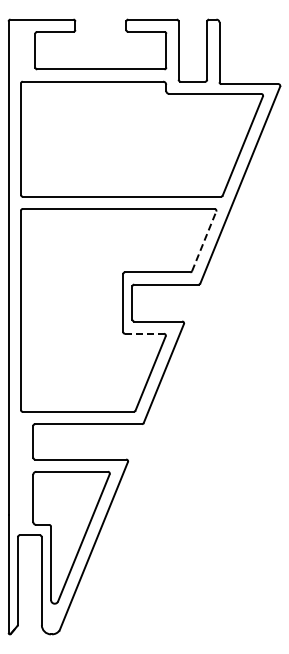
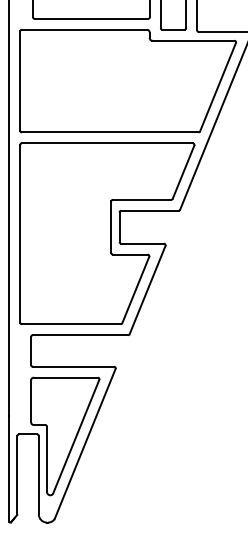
line: (204, 240) -> (183, 171), dashed -> solid
line: (145, 333) -> (131, 254), dashed -> solid

